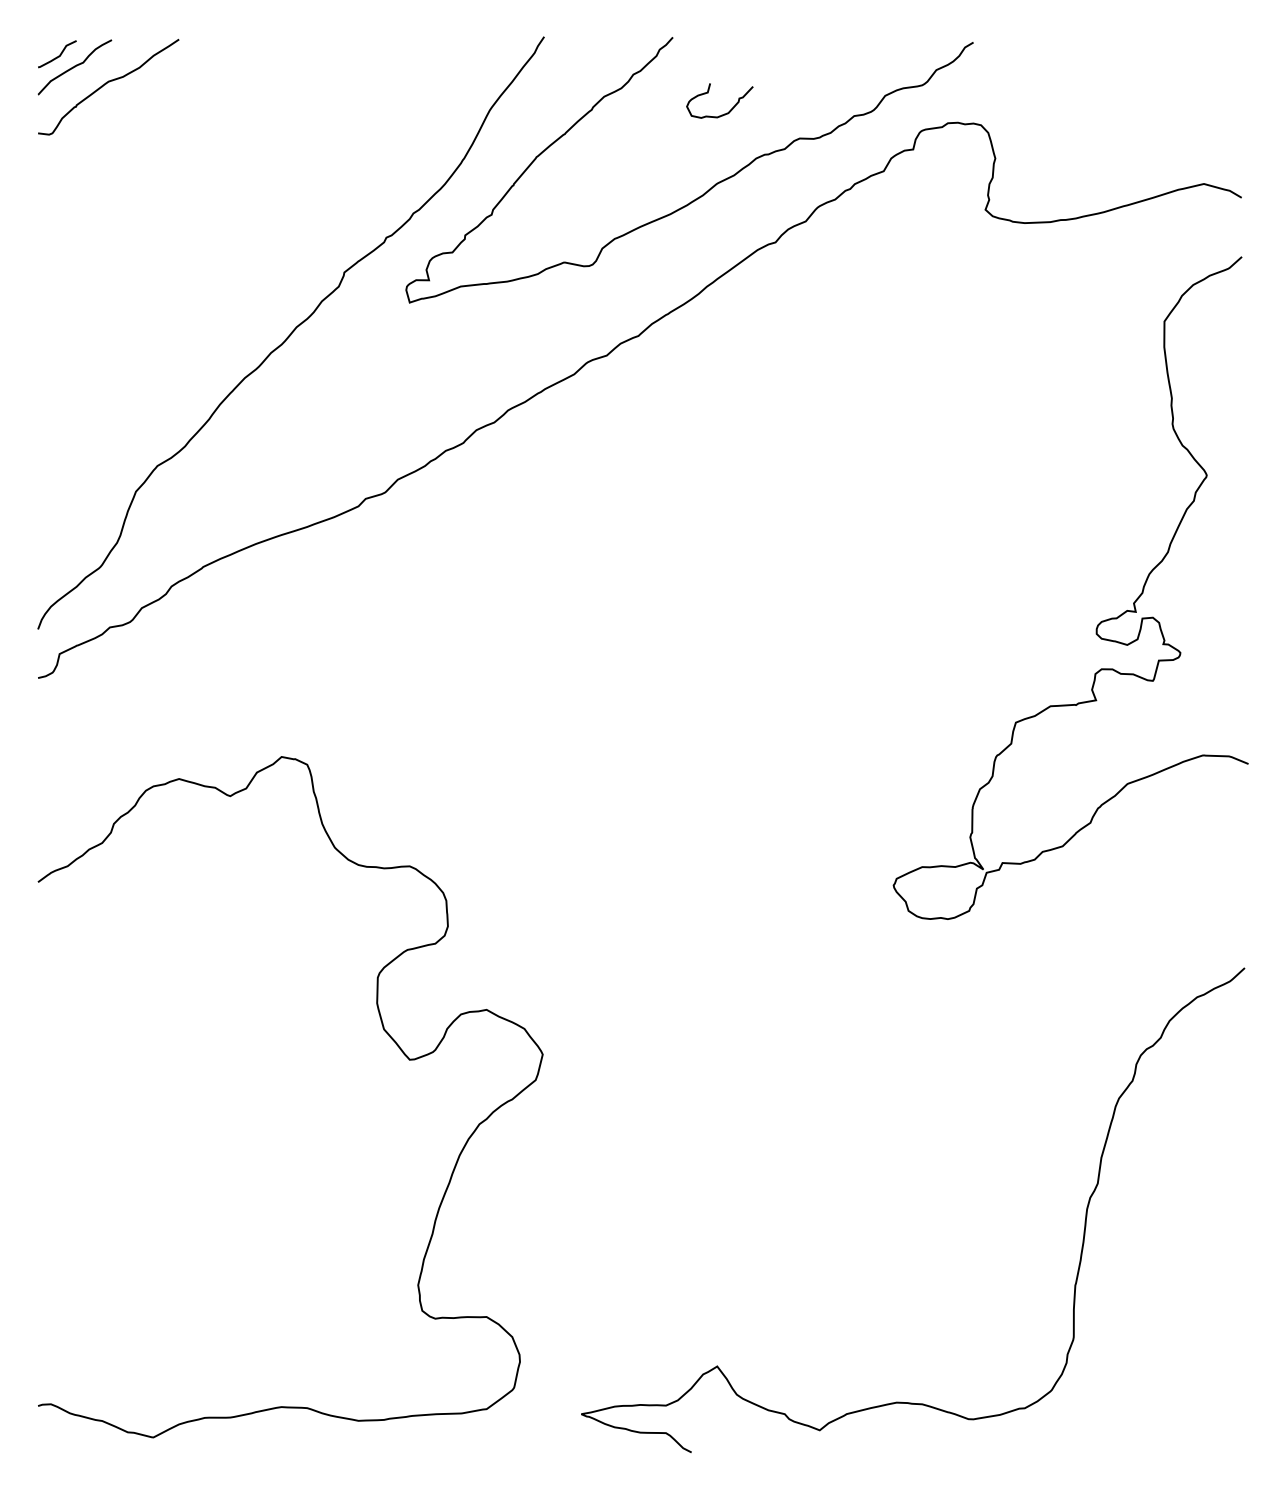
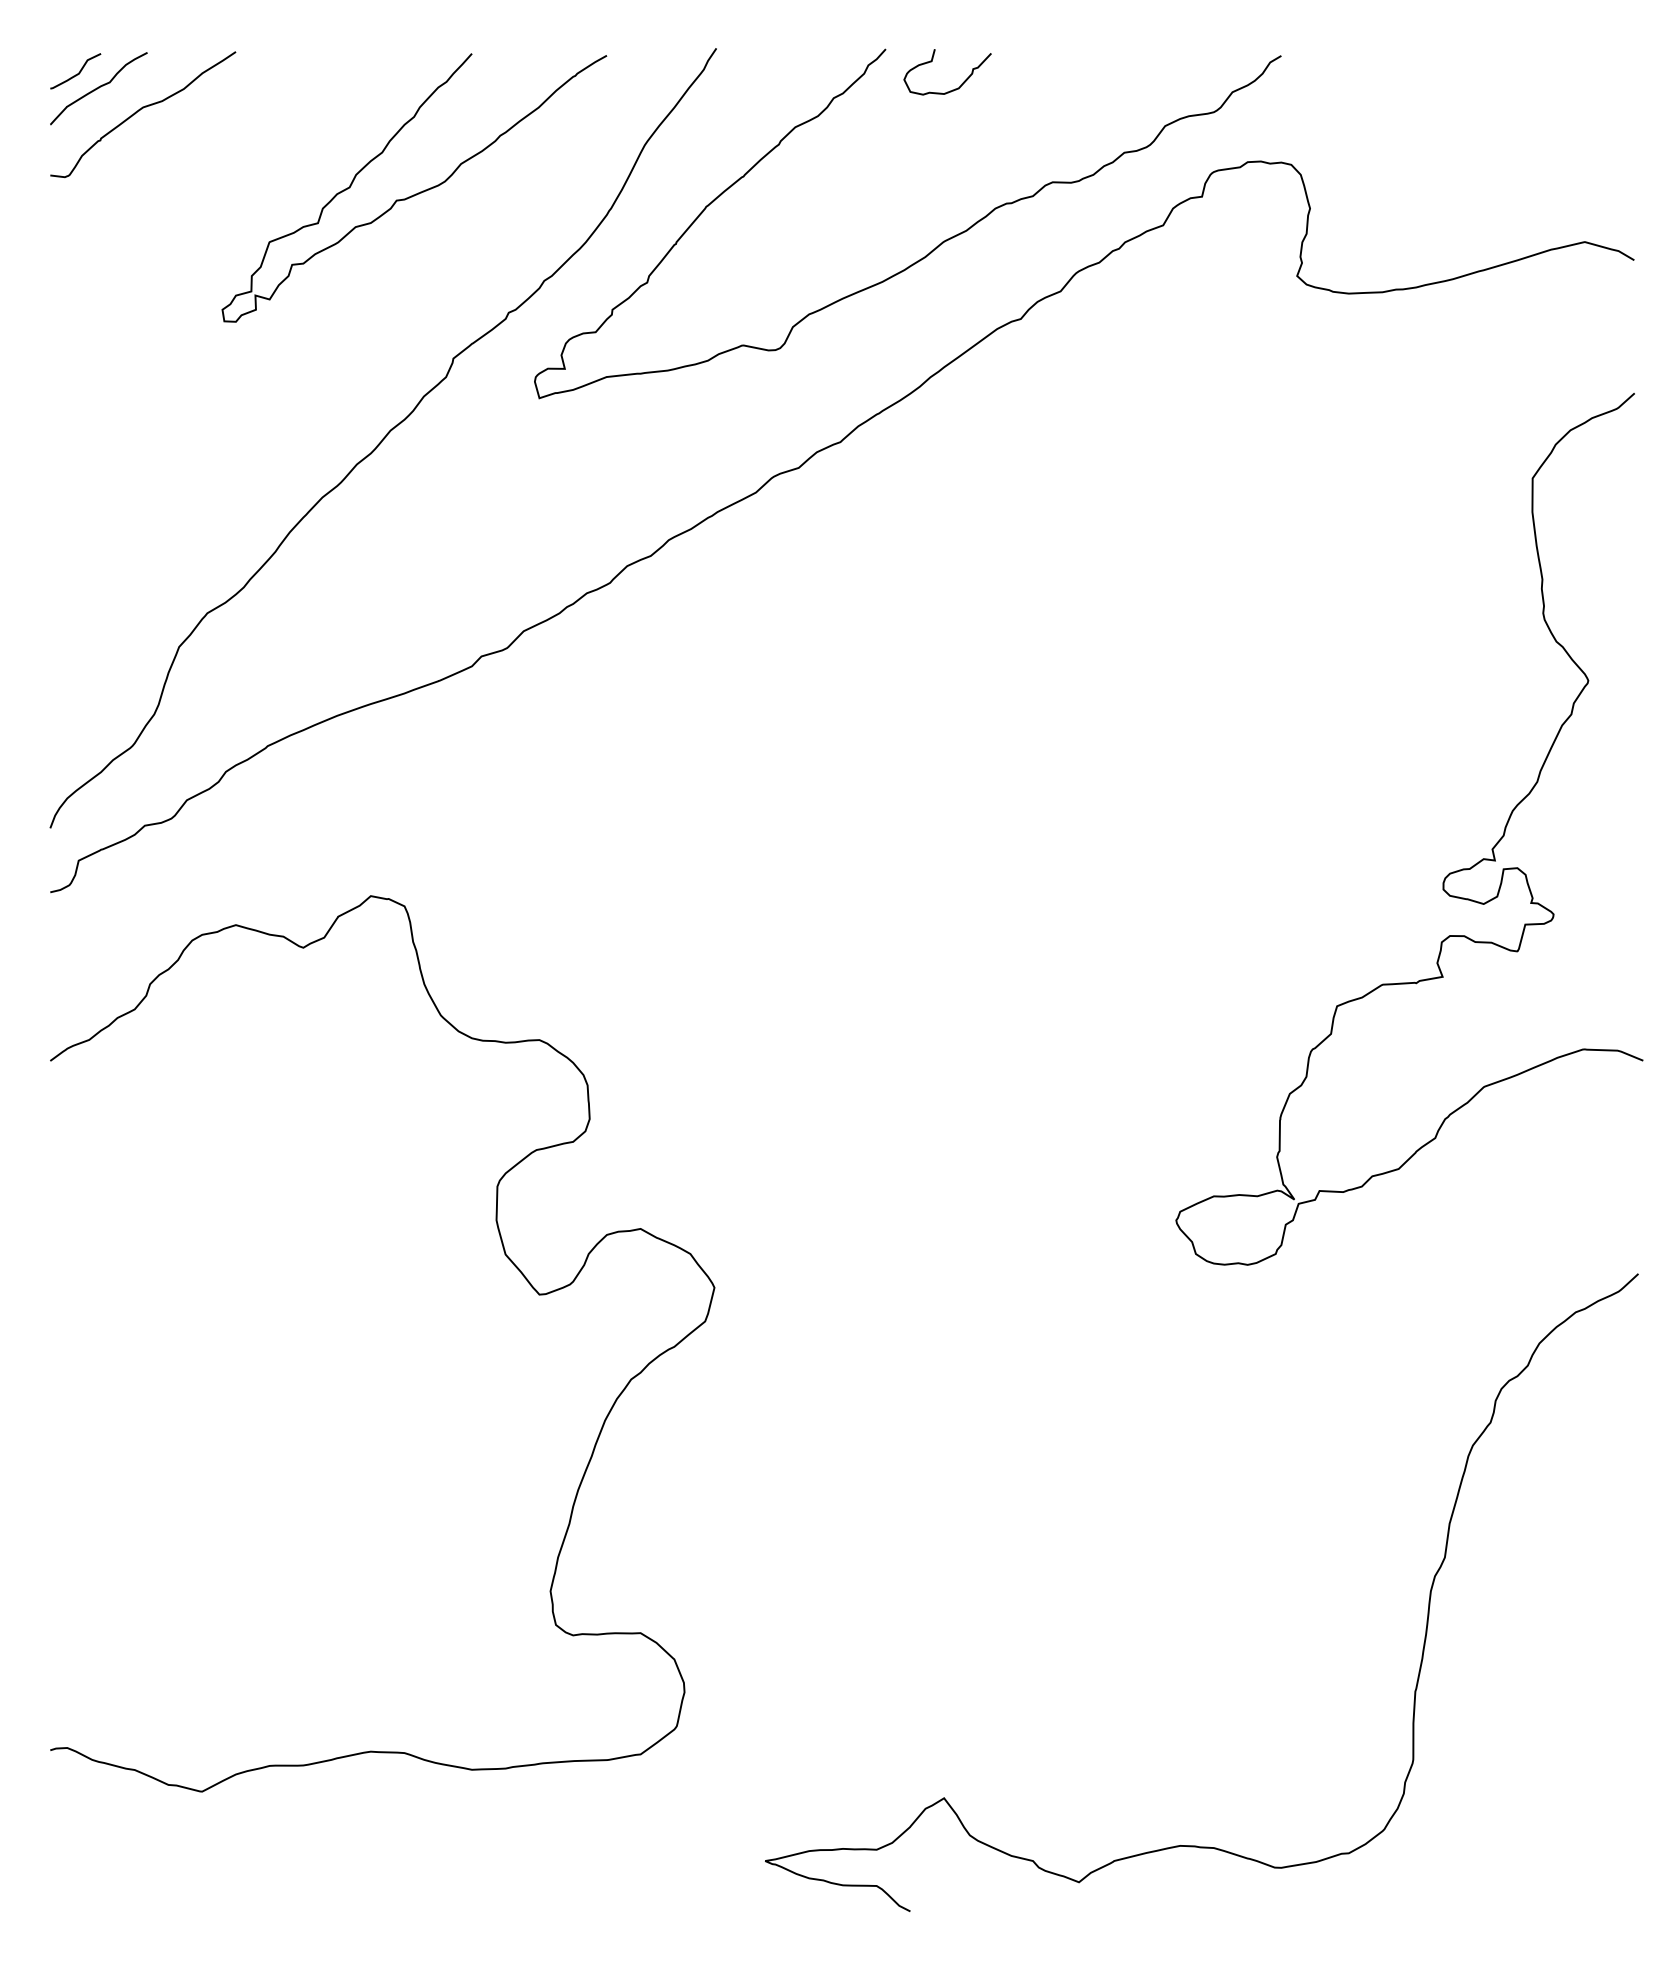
curve: (708, 93) -> (932, 62), moved
curve: (316, 146) -> (416, 192), added
curve: (1100, 621) -> (1448, 873), moved
curve: (383, 1030) -> (504, 1256), moved

